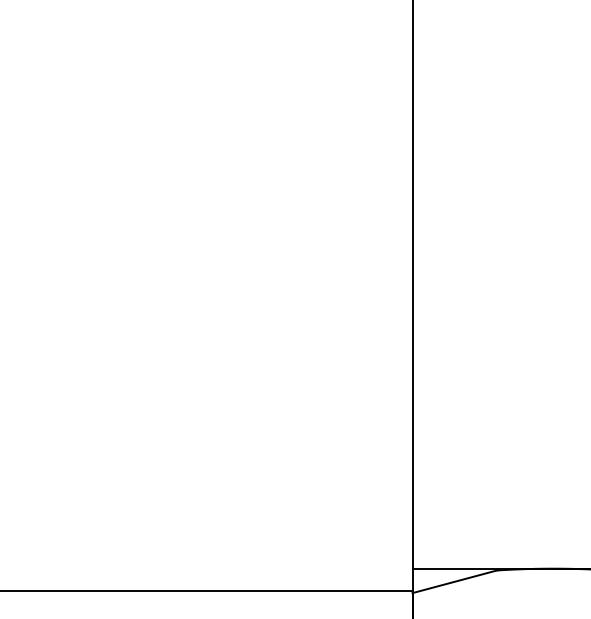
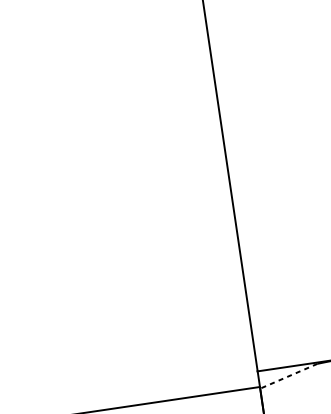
line: (454, 581) -> (288, 376), solid -> dashed

